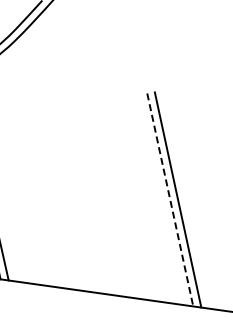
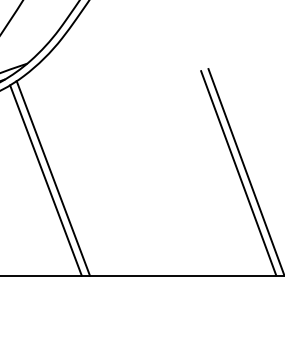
line: (170, 200) -> (238, 173), dashed -> solid

